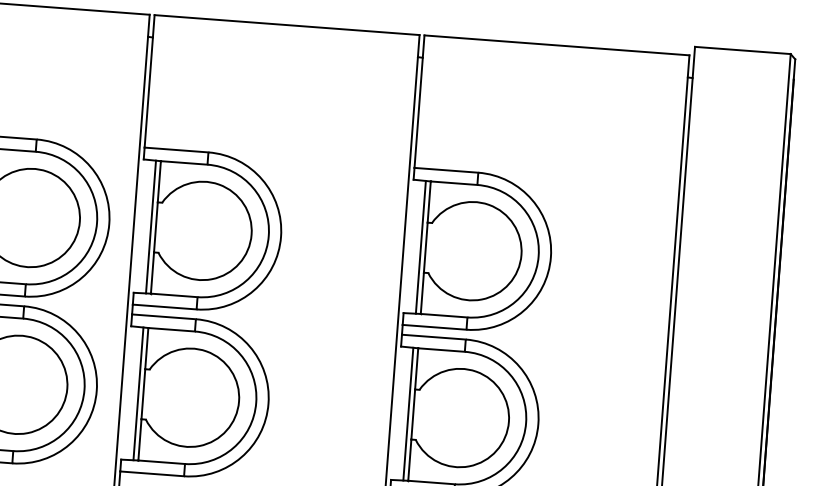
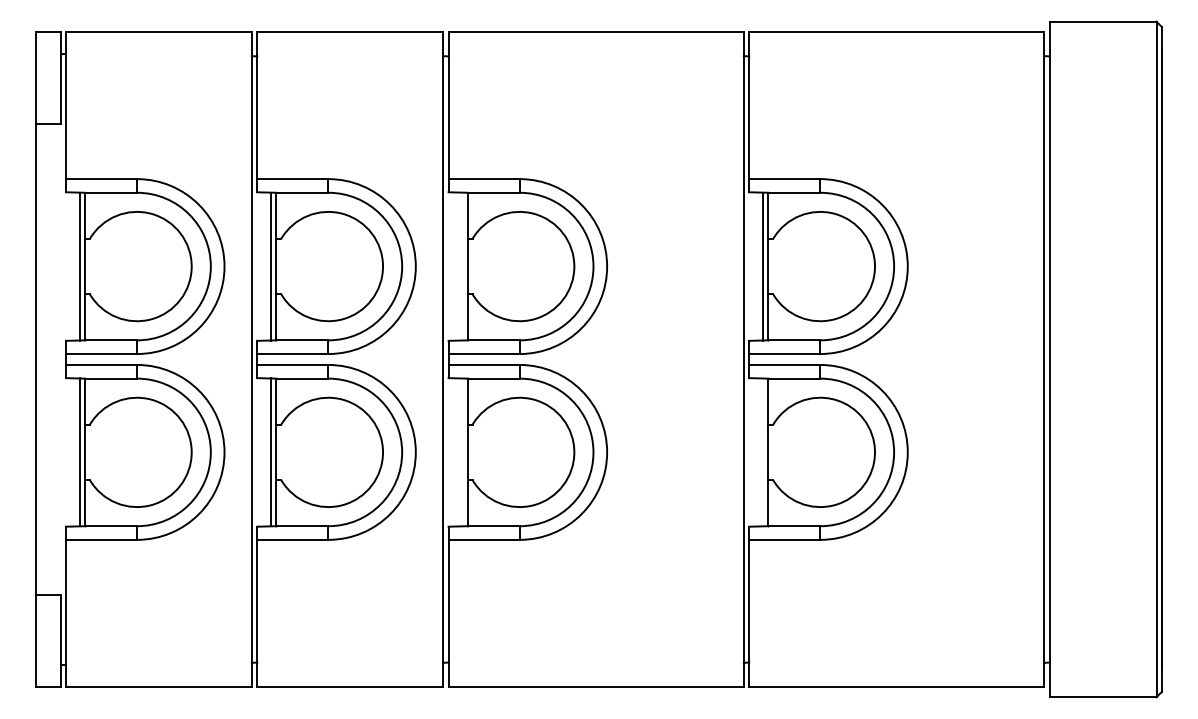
line: (151, 227) -> (462, 266), removed
line: (138, 393) -> (462, 452), removed
line: (407, 414) -> (762, 452), removed

